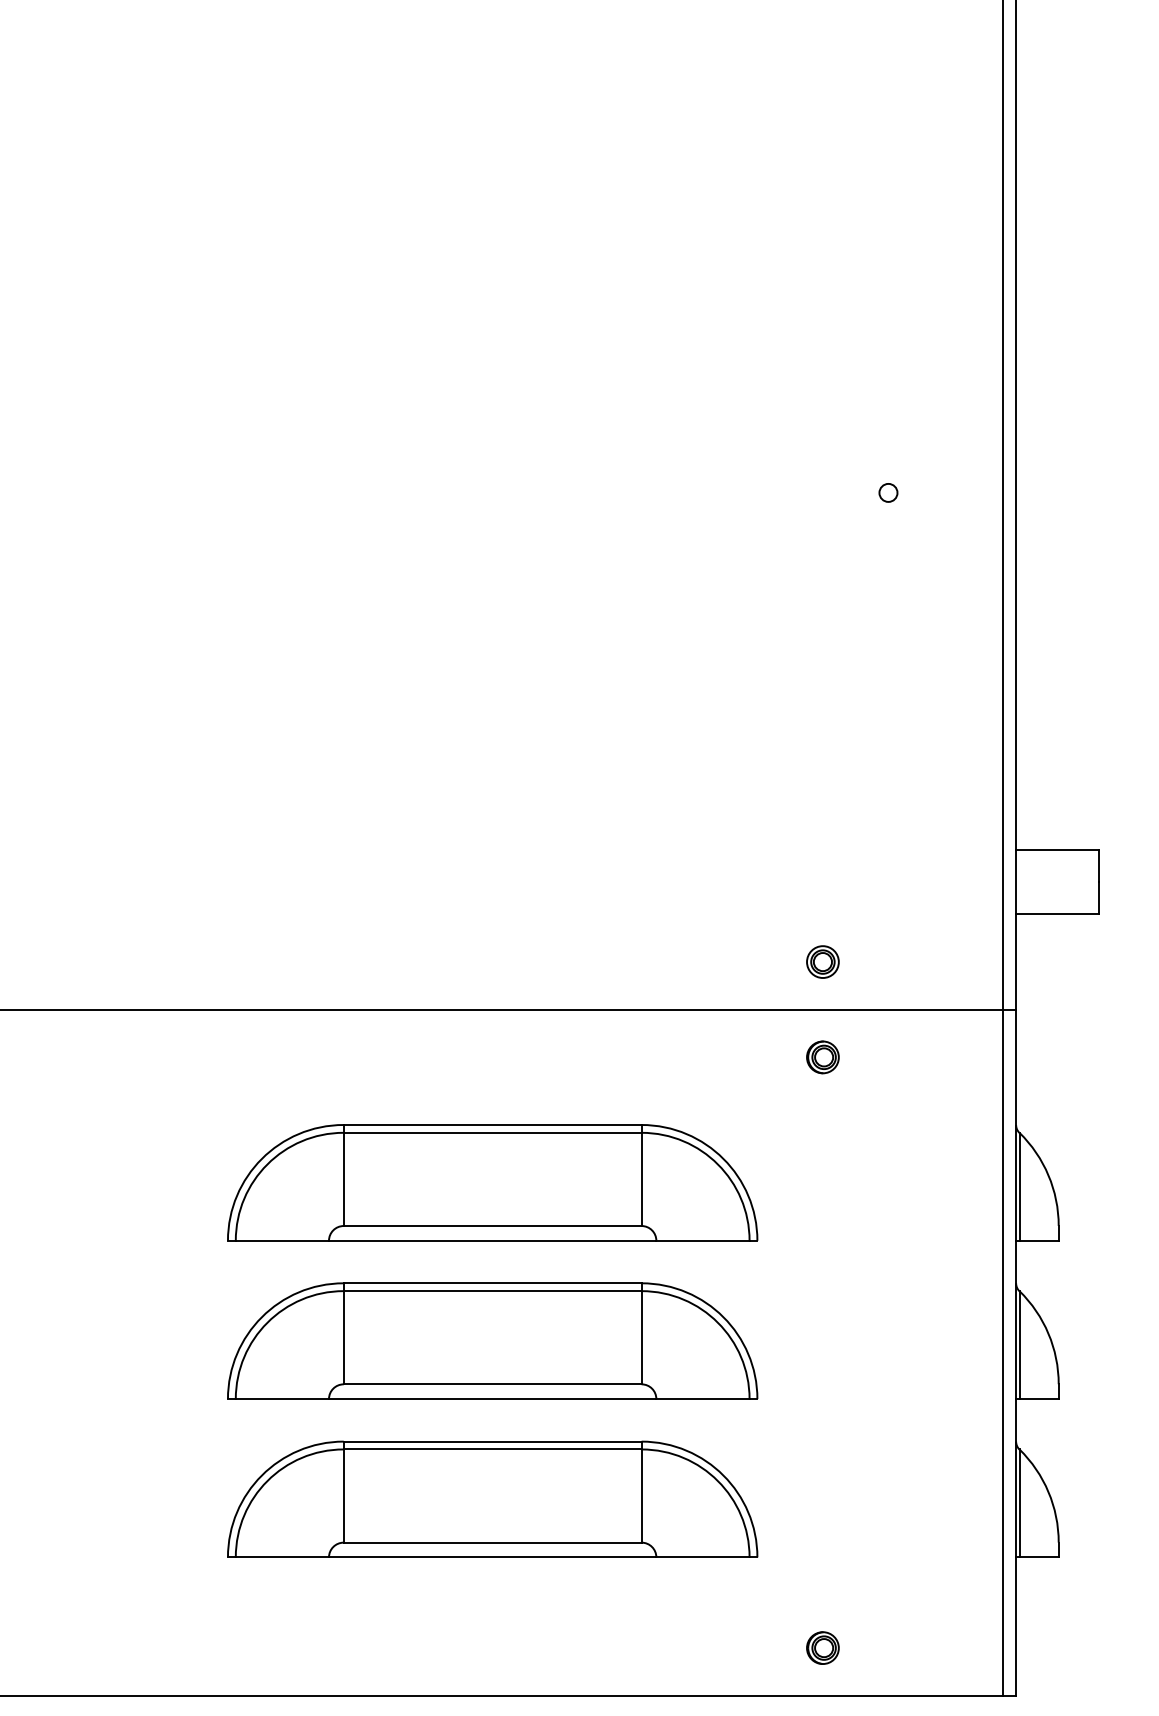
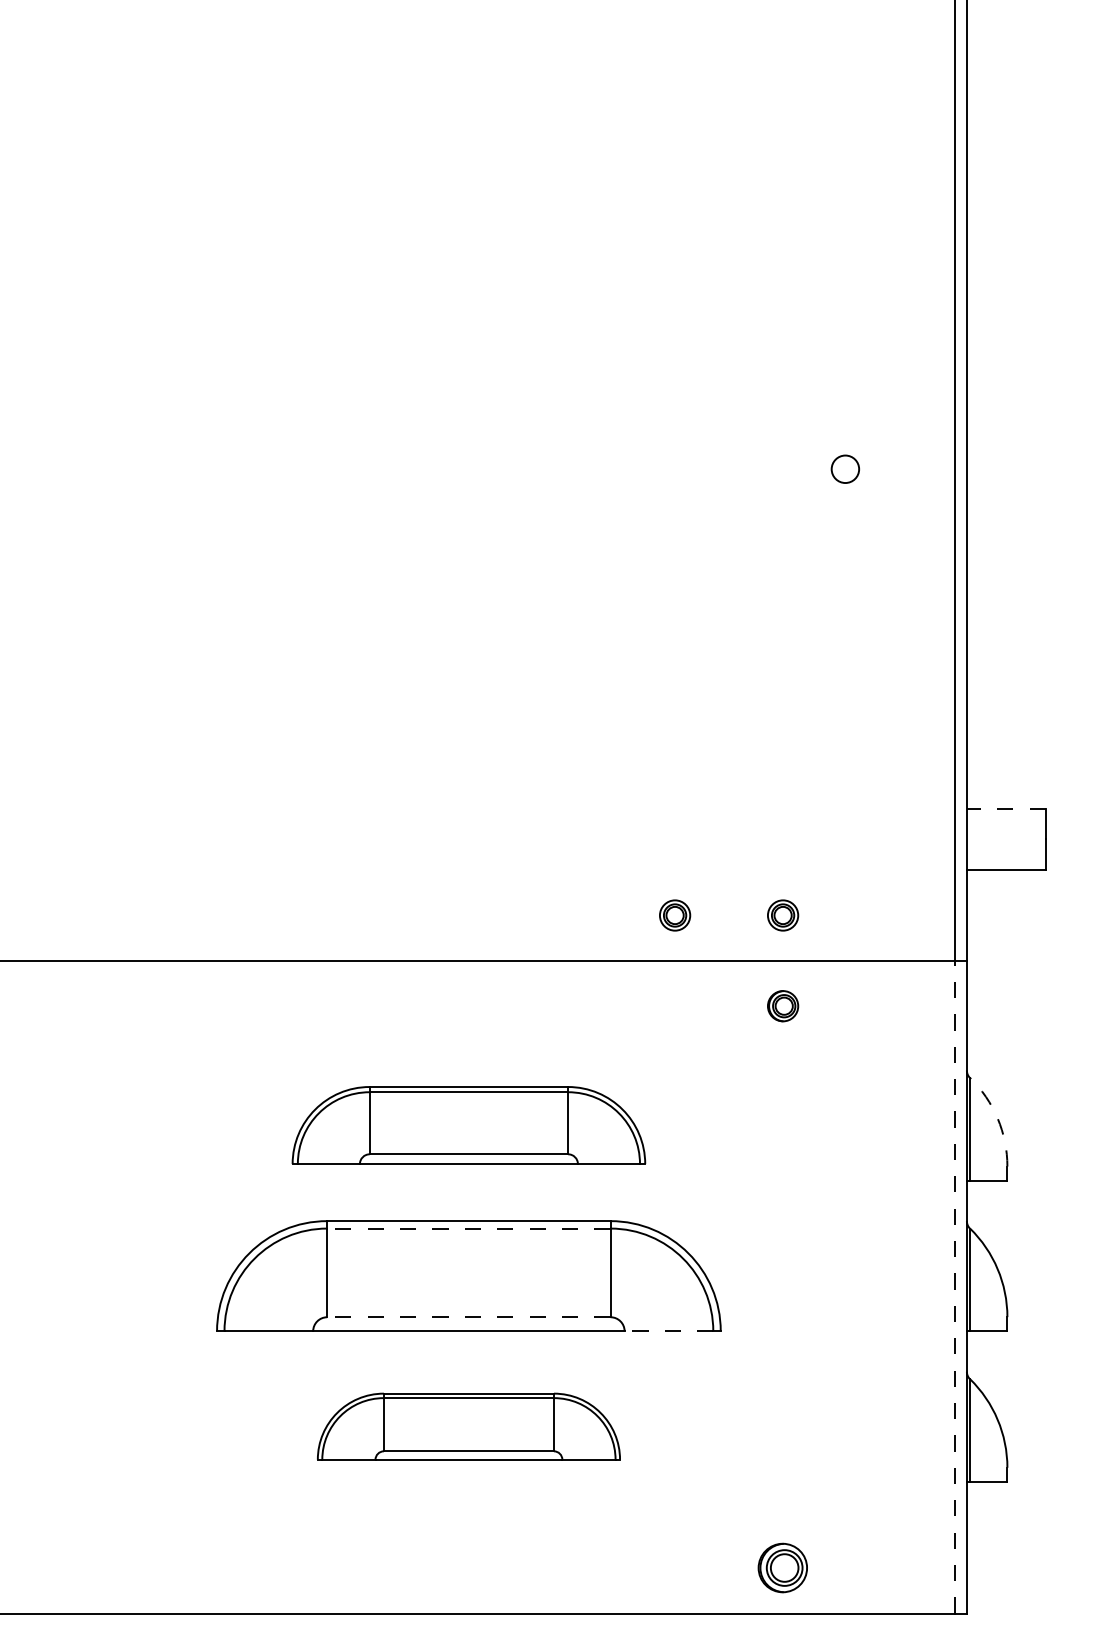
circle: (888, 492) -> (845, 468), size x1.6
line: (1056, 849) -> (1005, 808), solid -> dashed
part: (709, 962) -> (675, 915), added
arc: (1048, 1175) -> (997, 1118), solid -> dashed
part: (492, 1182) -> (468, 1125), size x0.7
line: (492, 1291) -> (468, 1228), solid -> dashed
line: (1003, 1352) -> (954, 1286), solid -> dashed
line: (492, 1384) -> (468, 1317), solid -> dashed
line: (702, 1399) -> (668, 1331), solid -> dashed
part: (492, 1499) -> (468, 1426), size x0.6
part: (823, 1648) -> (783, 1568), size x1.6

